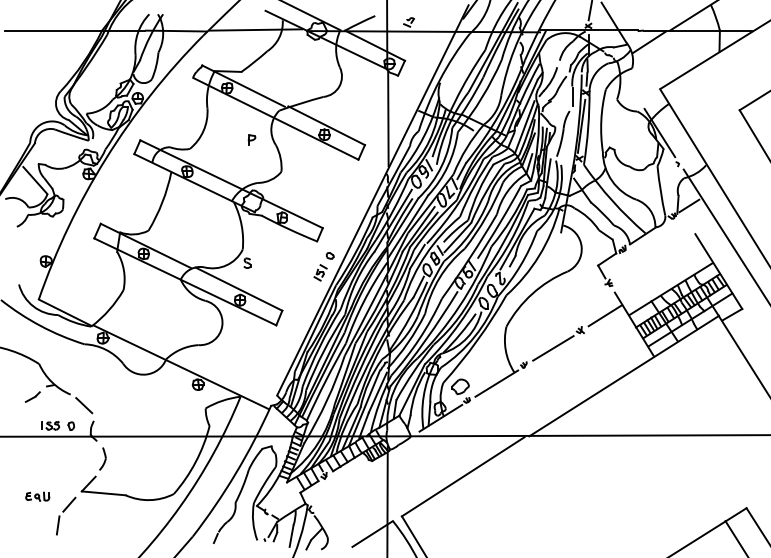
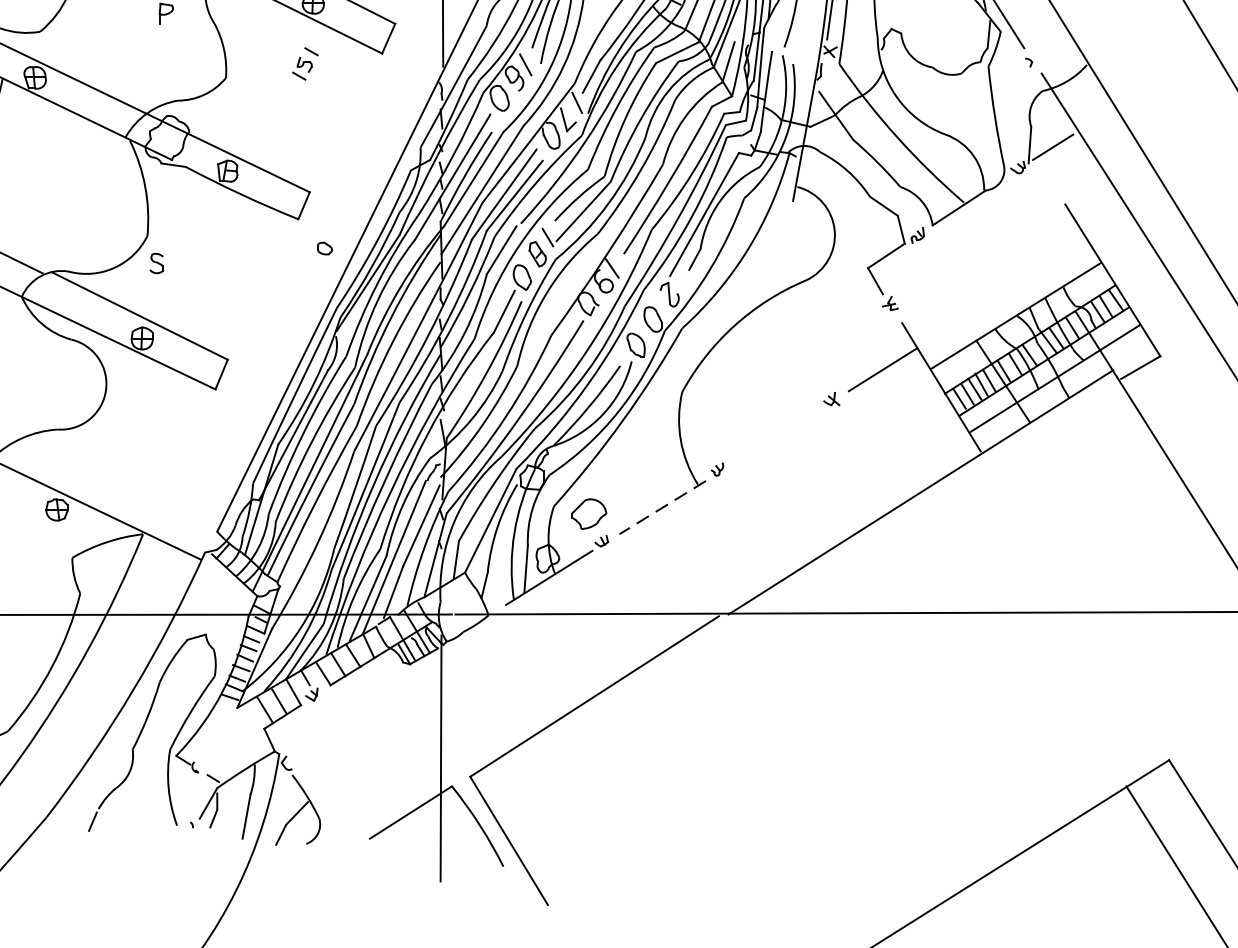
part: (320, 272) -> (305, 63), moved
line: (553, 348) -> (777, 436), removed
line: (496, 383) -> (662, 507), solid -> dashed

